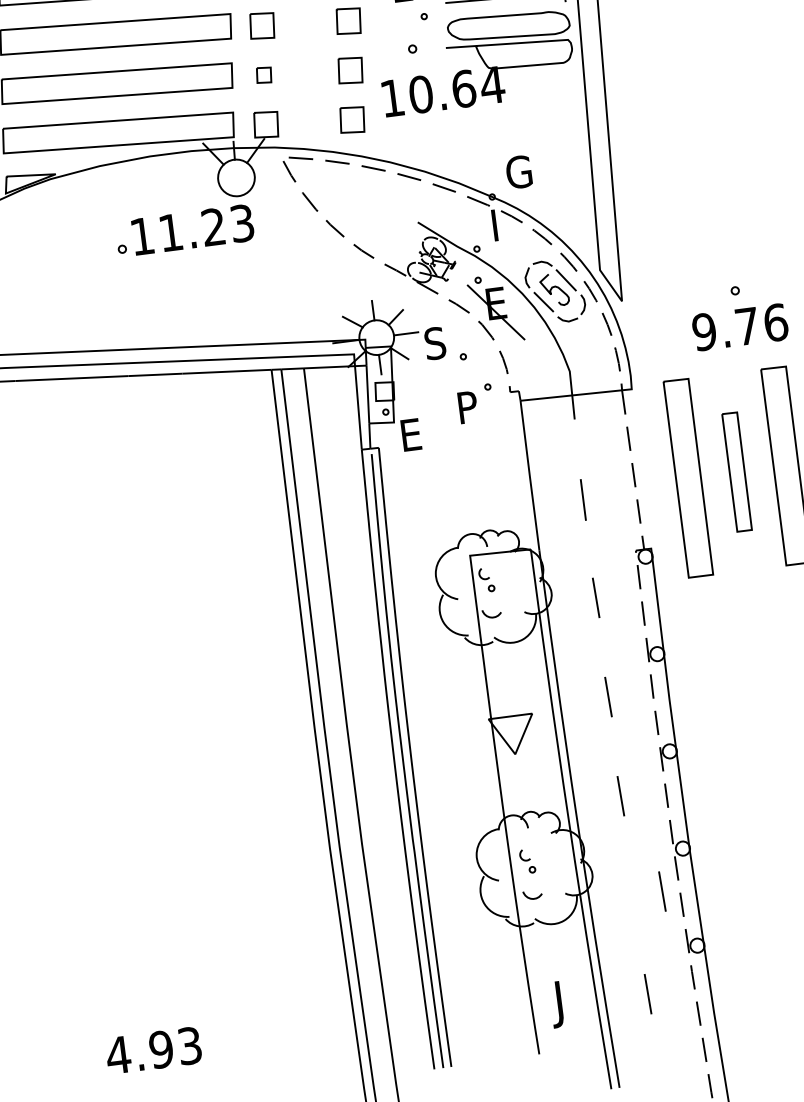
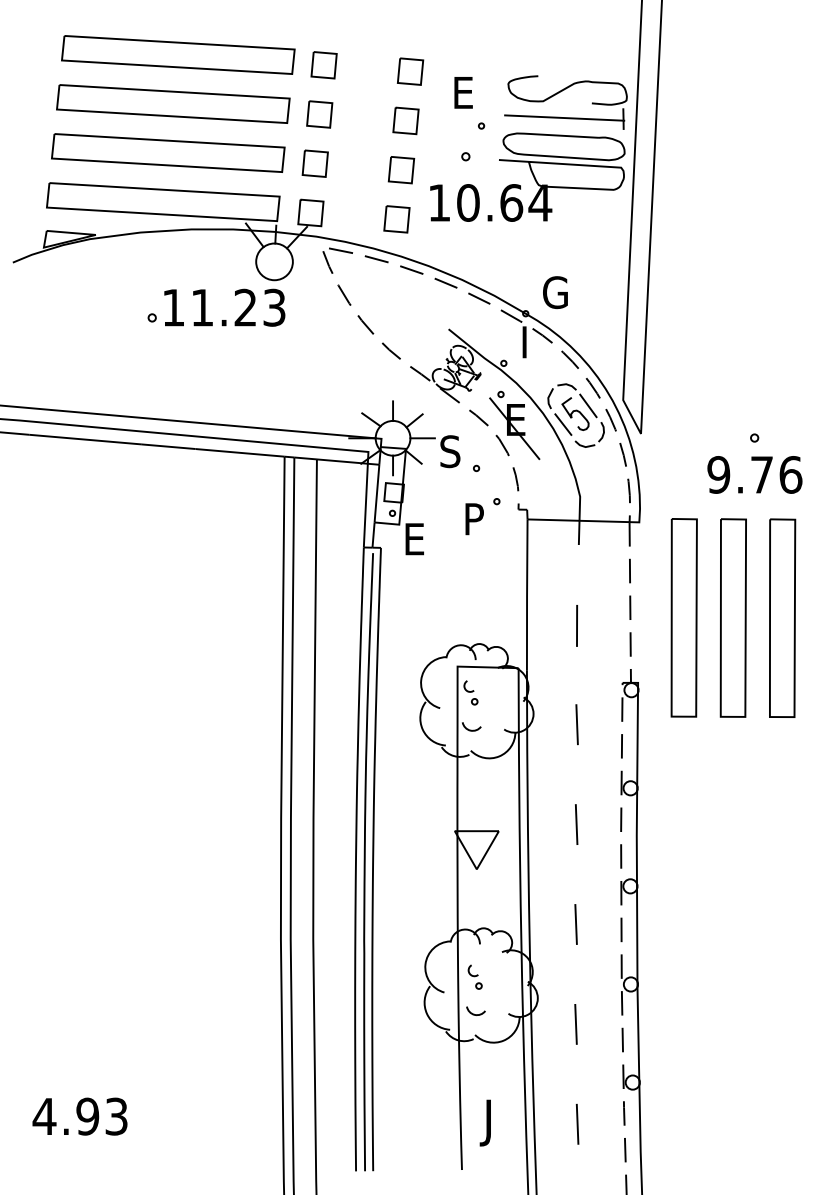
part: (263, 75) -> (314, 163), size x1.67
part: (736, 471) -> (732, 617), size x1.67
line: (661, 891) -> (575, 1024), moved

